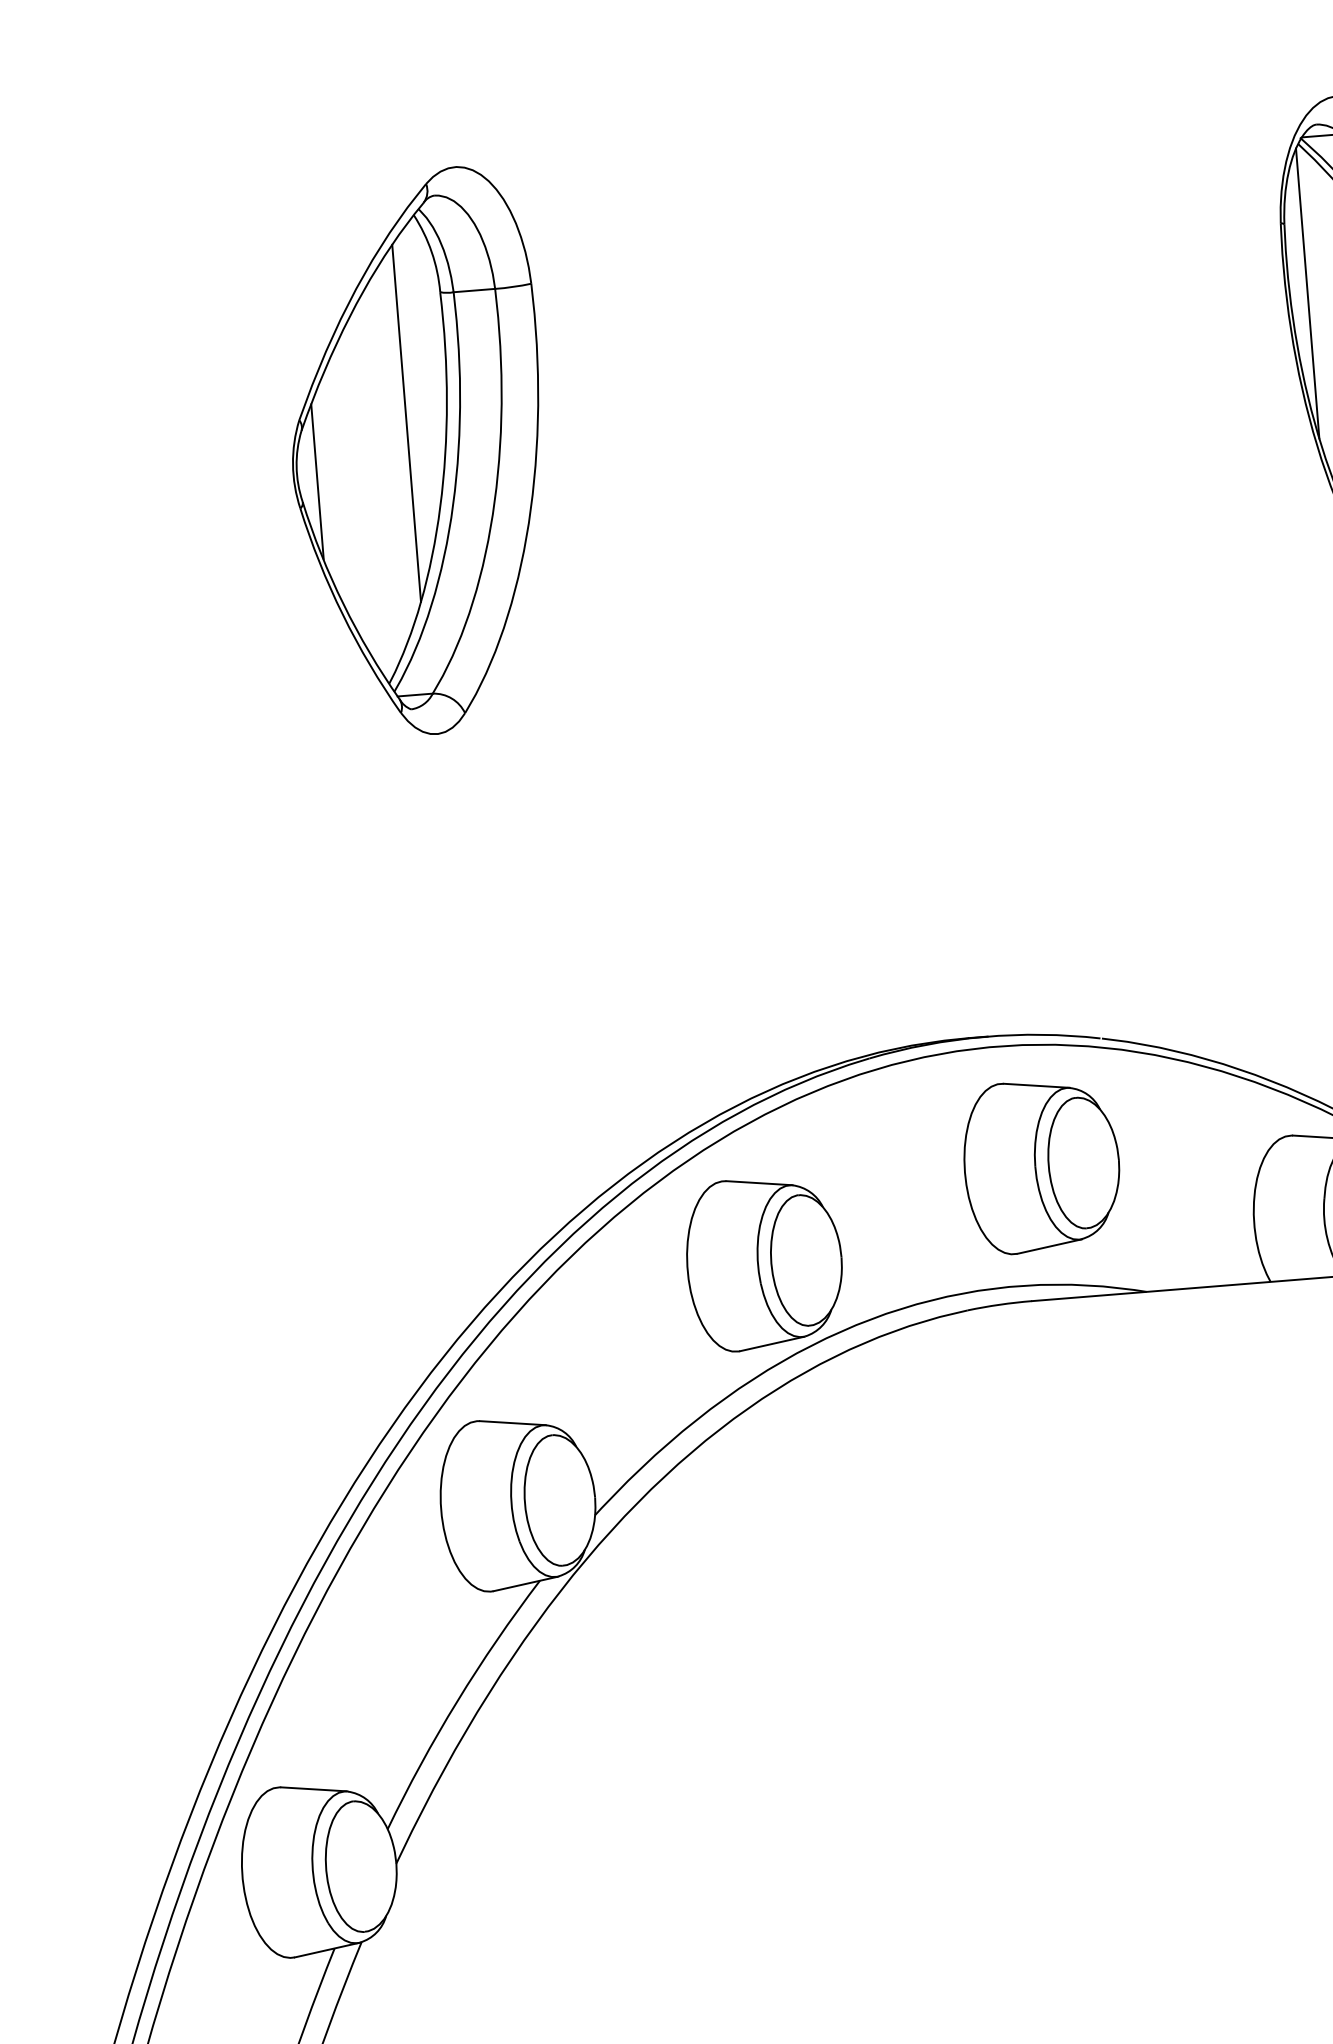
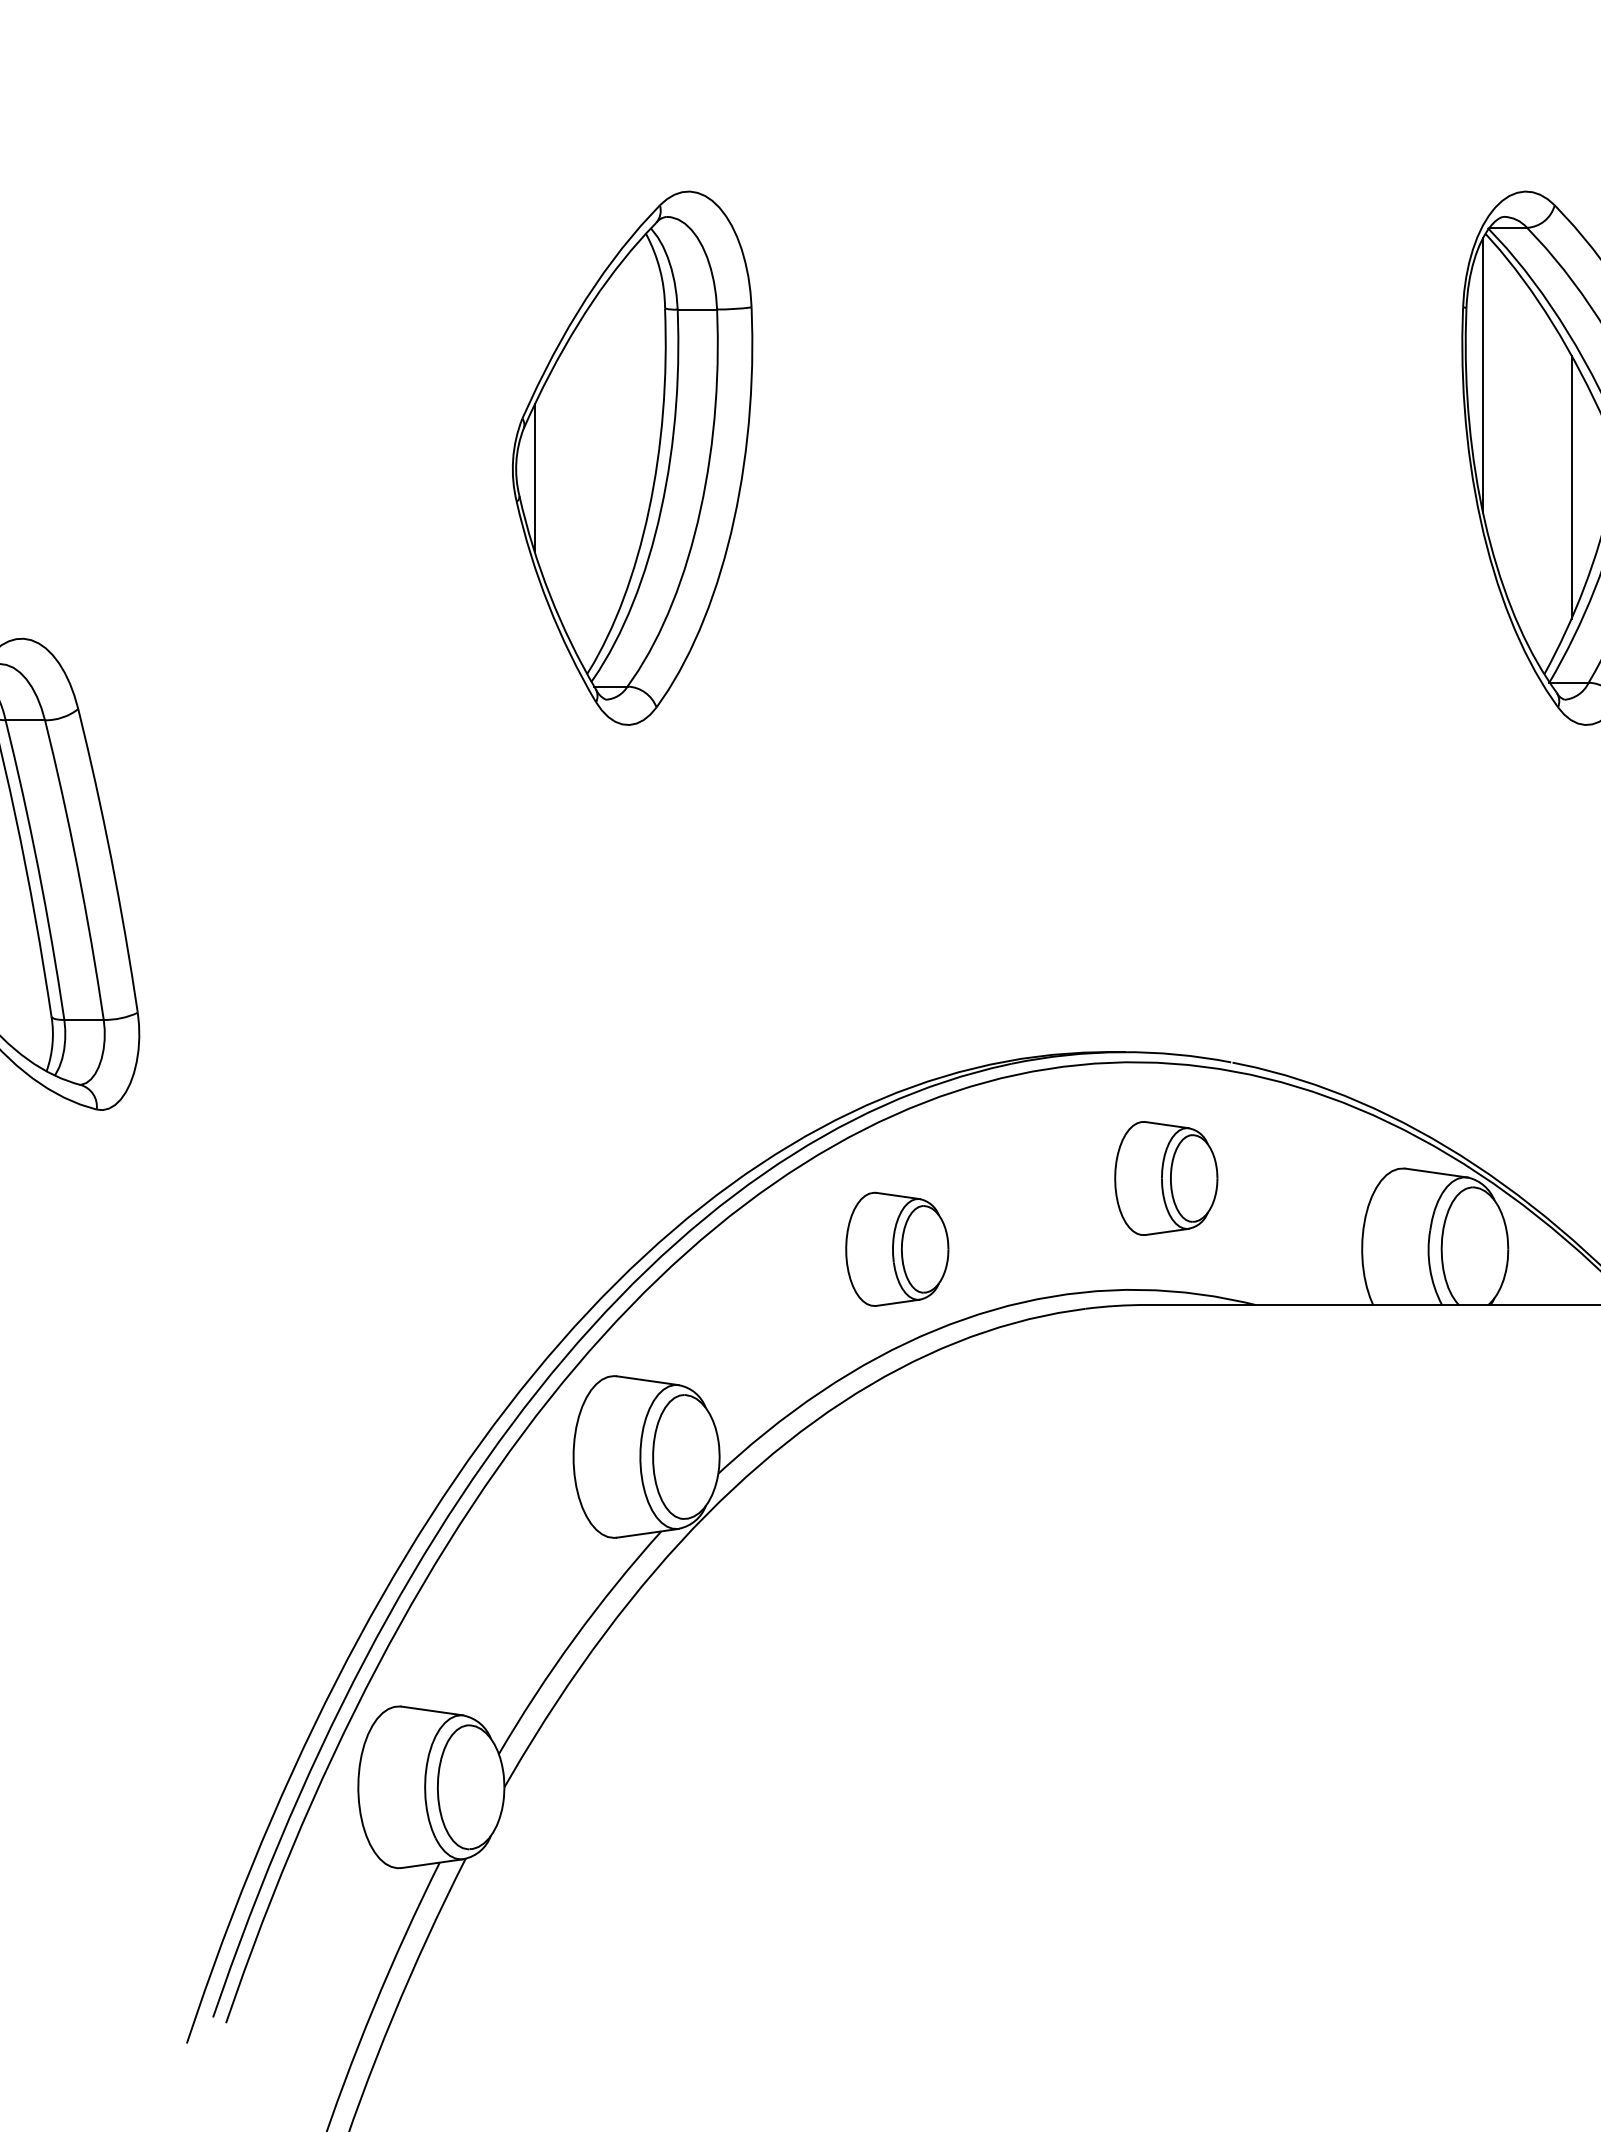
line: (406, 423) -> (623, 429), removed
part: (1042, 1166) -> (1166, 1178), size x0.7
part: (764, 1263) -> (897, 1249), size x0.7

